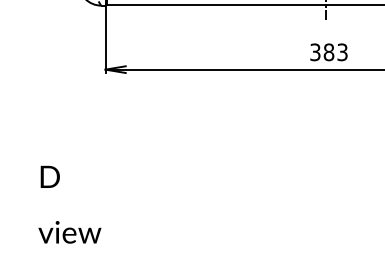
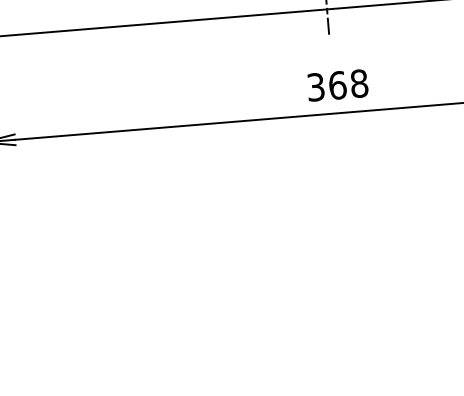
text: (335, 52) -> (348, 84), 383 -> 368

